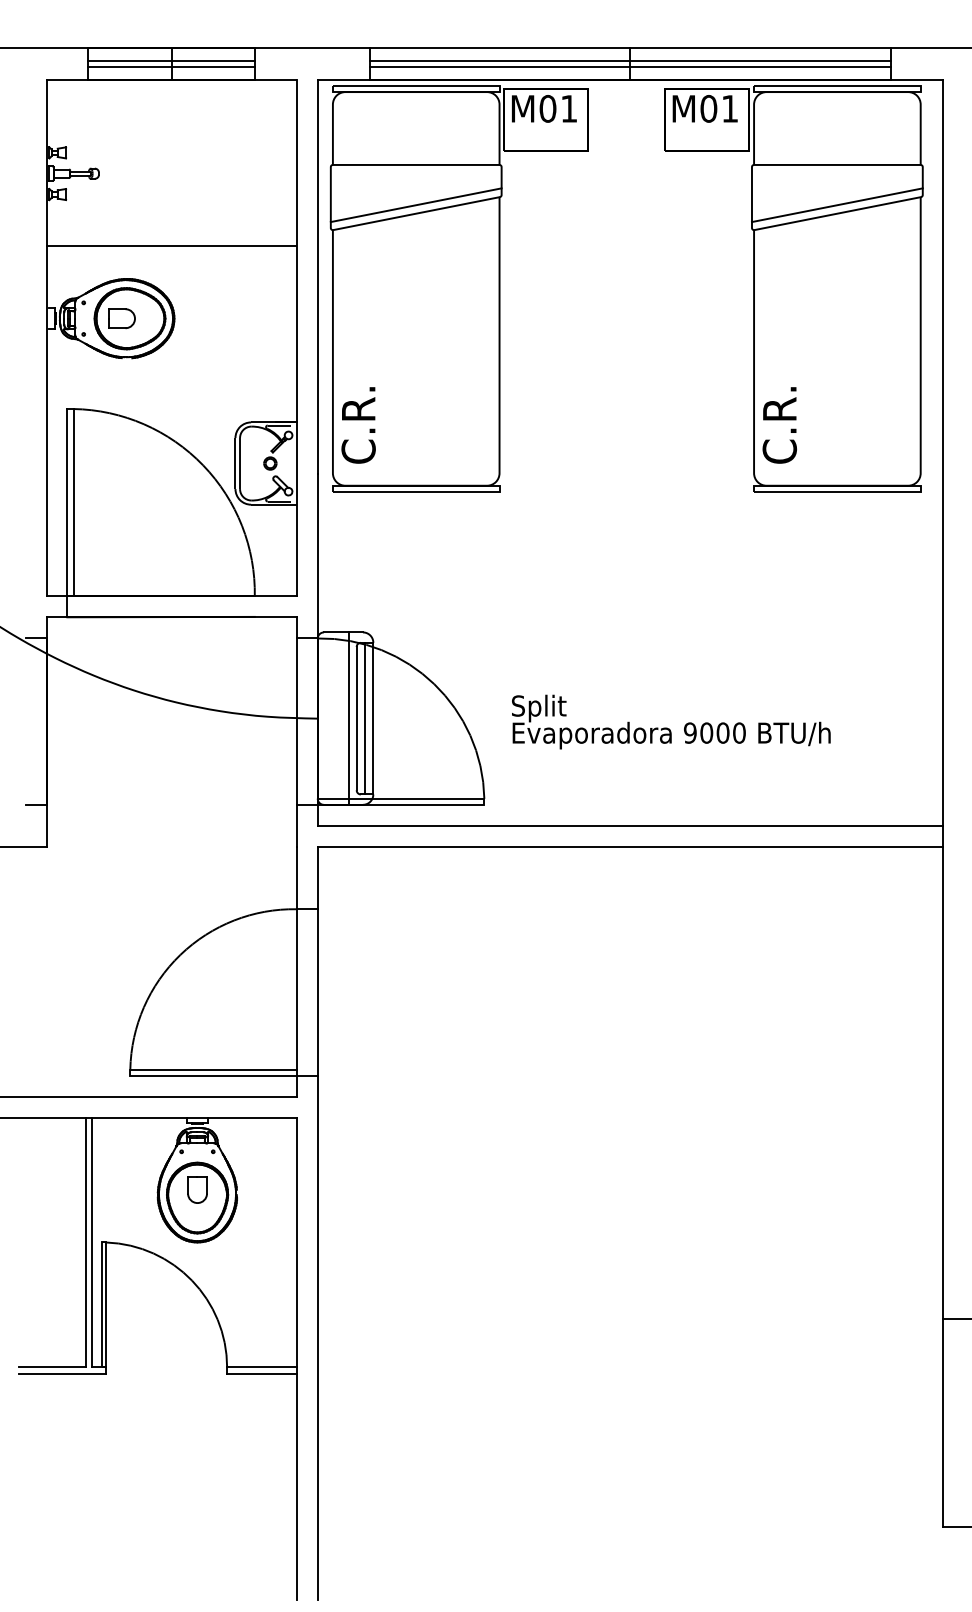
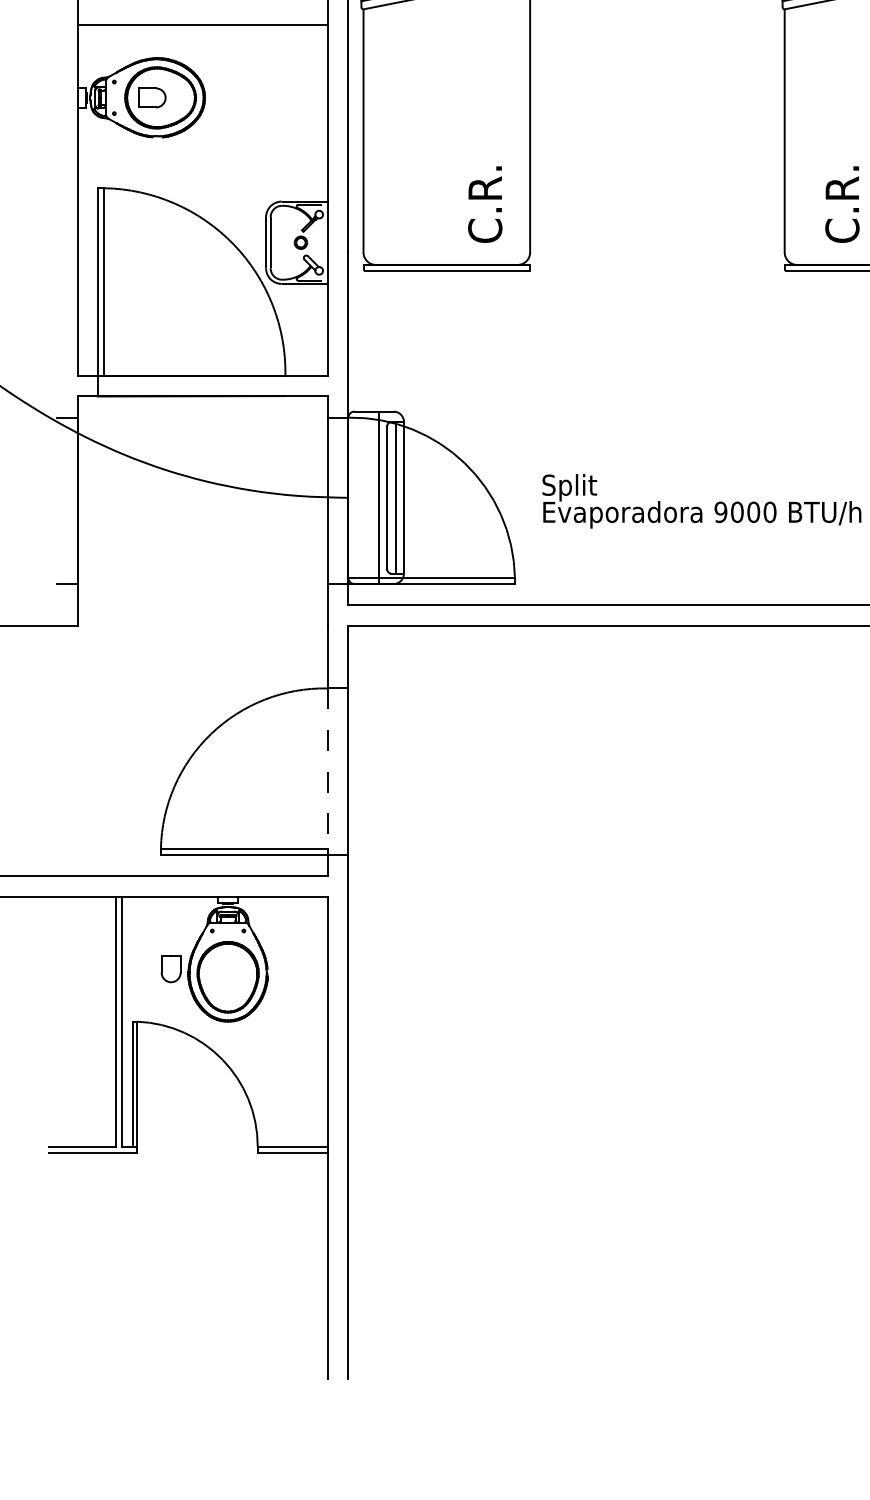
text: (358, 425) -> (485, 204), moved
text: (779, 425) -> (842, 204), moved
line: (296, 989) -> (327, 768), solid -> dashed
part: (197, 1189) -> (171, 968), moved

